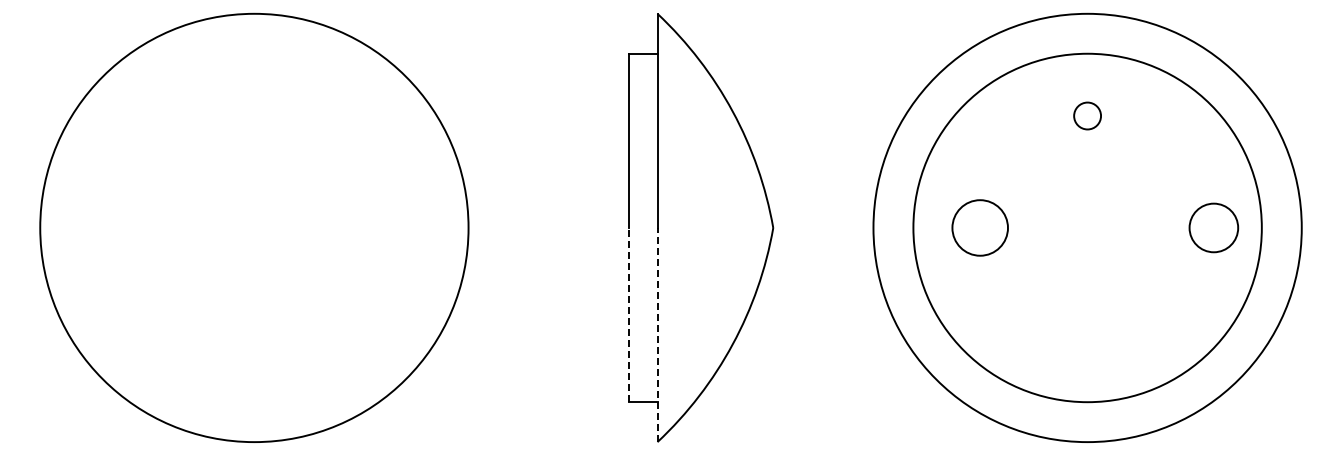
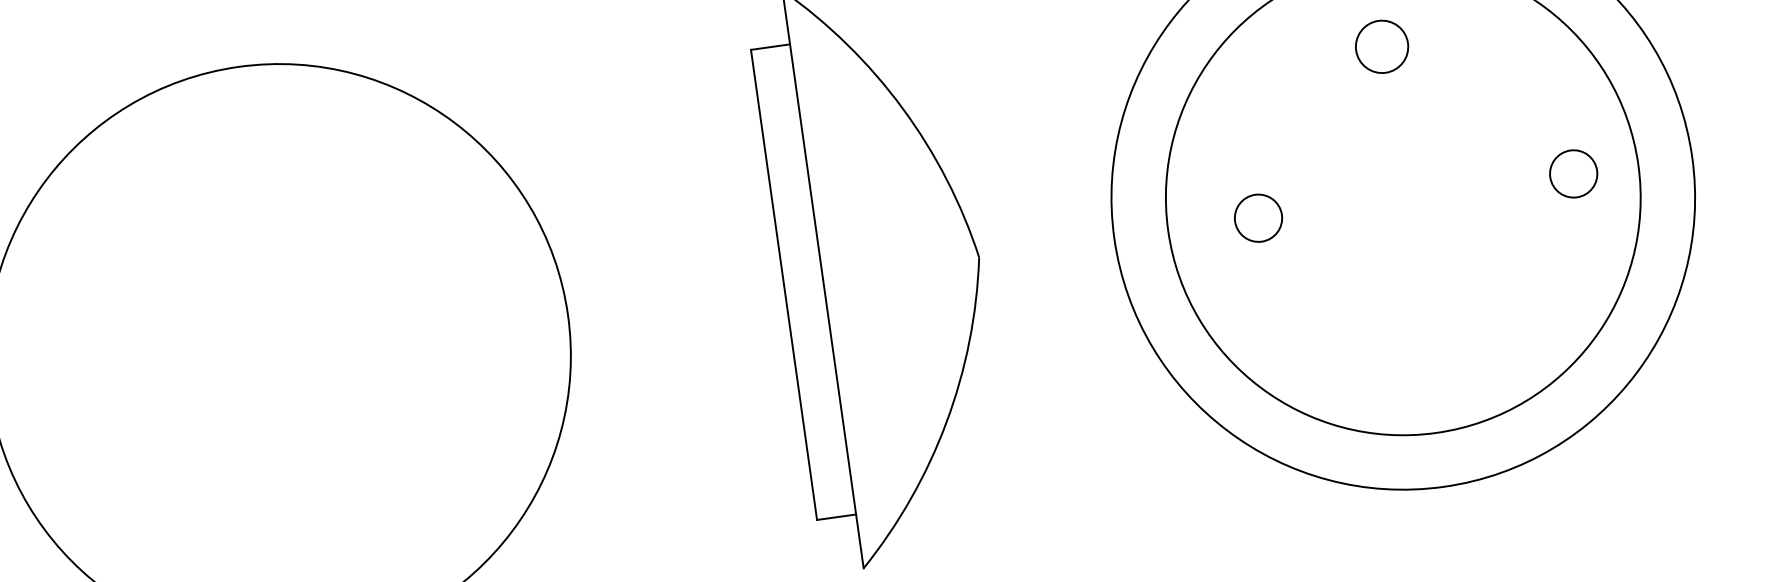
circle: (1087, 115) -> (1381, 46), size x1.43
circle: (980, 227) -> (1258, 217), size x0.62
circle: (1213, 227) -> (1573, 173), size x0.71
line: (628, 314) -> (800, 401), dashed -> solid
line: (657, 334) -> (843, 423), dashed -> solid

